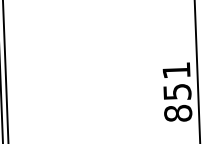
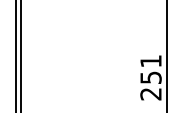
text: (177, 112) -> (150, 93), 851 -> 251

